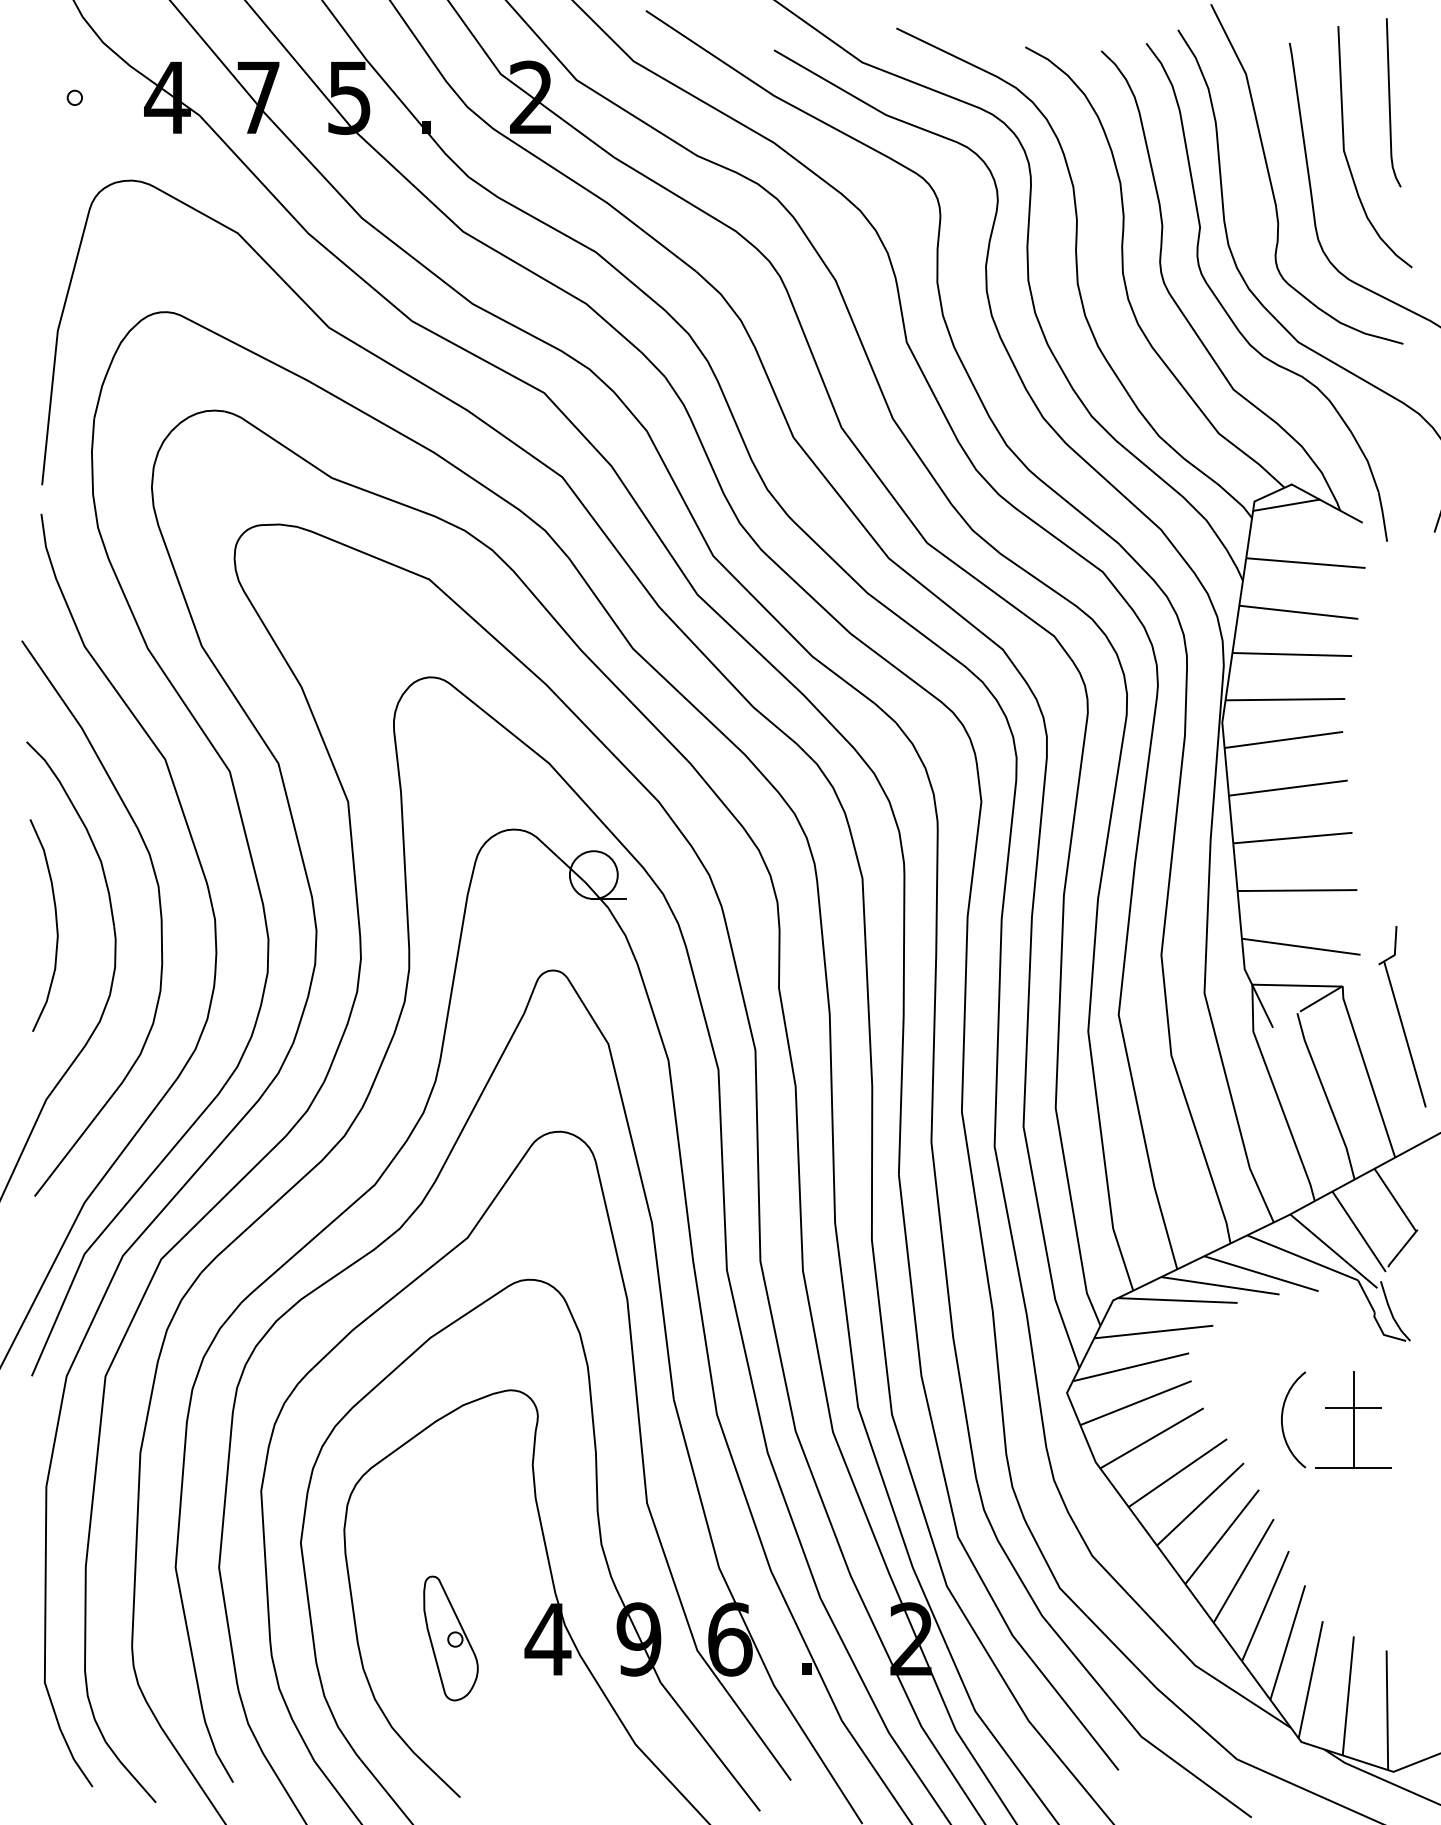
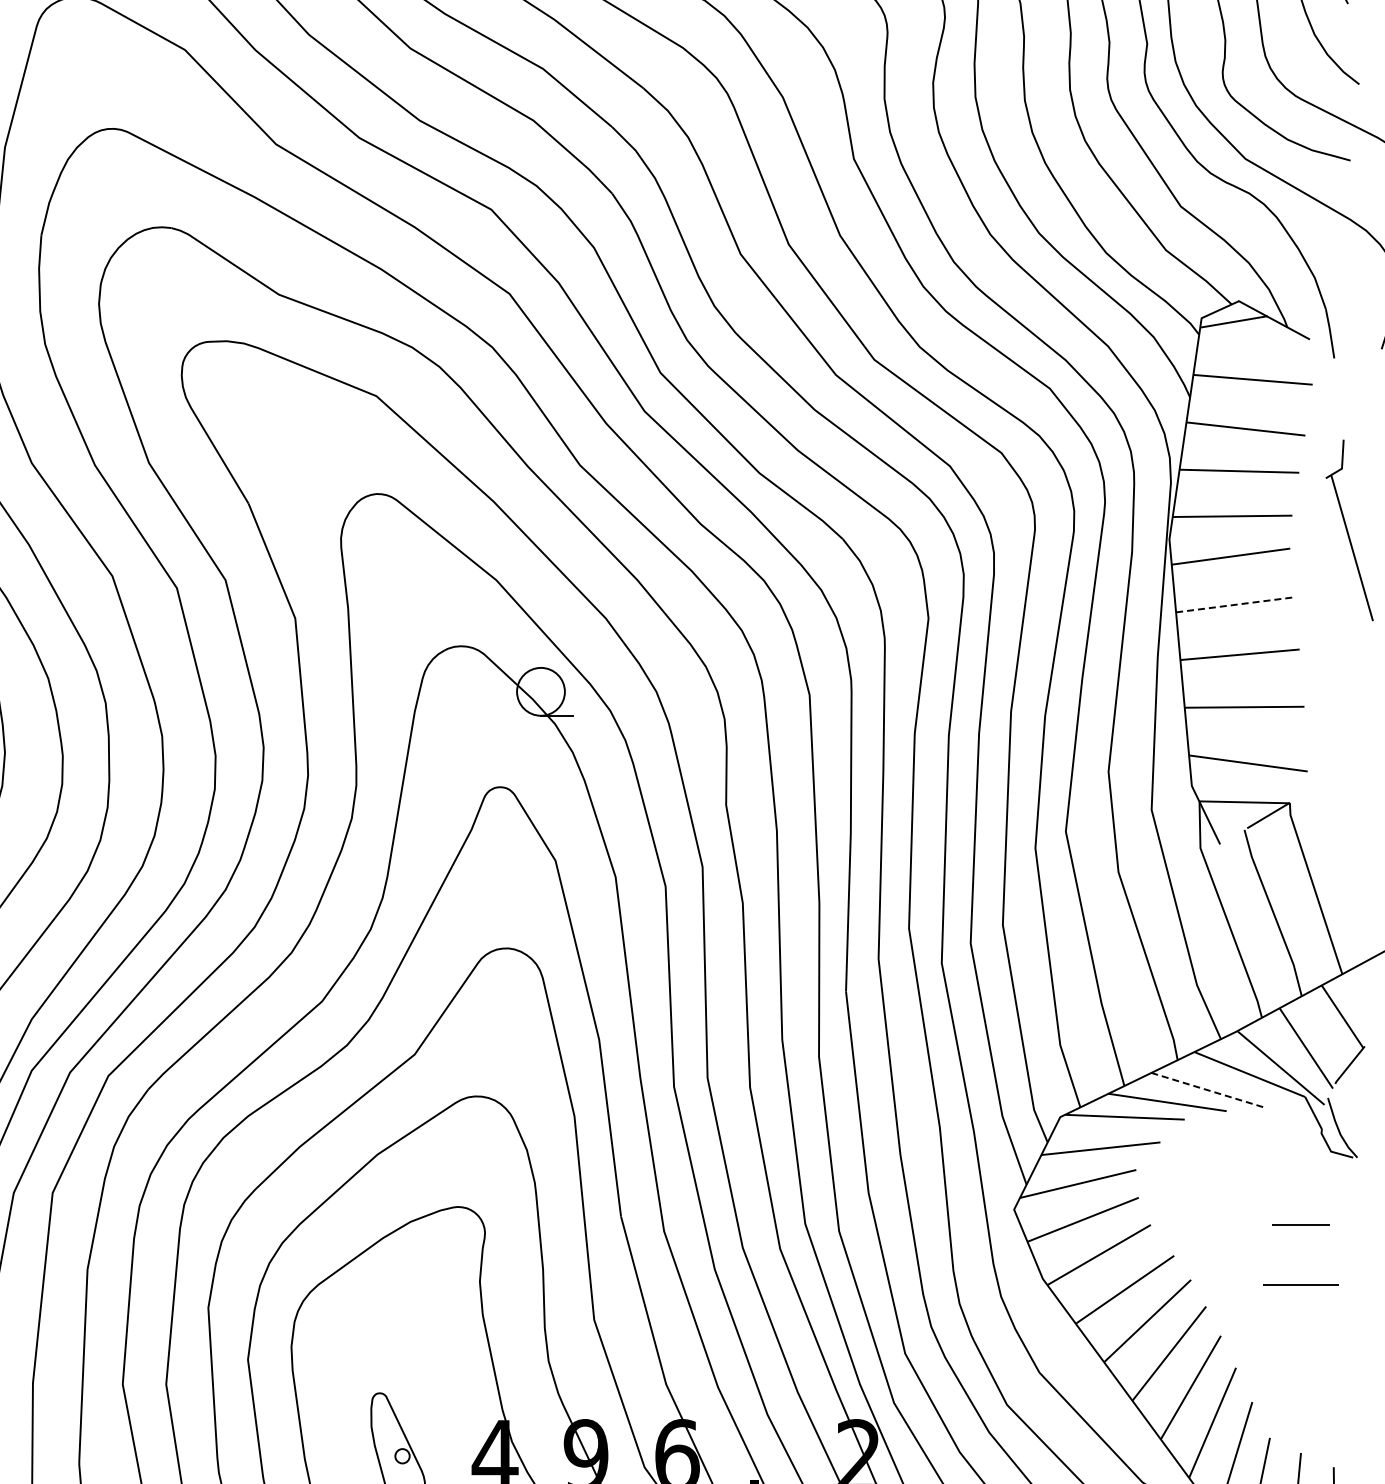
line: (1288, 788) -> (1235, 605), solid -> dashed
part: (1402, 1016) -> (1349, 530), moved
line: (1261, 1273) -> (1208, 1090), solid -> dashed
arc: (1282, 1419) -> (1229, 1236), removed
line: (1353, 1419) -> (1300, 1236), removed

